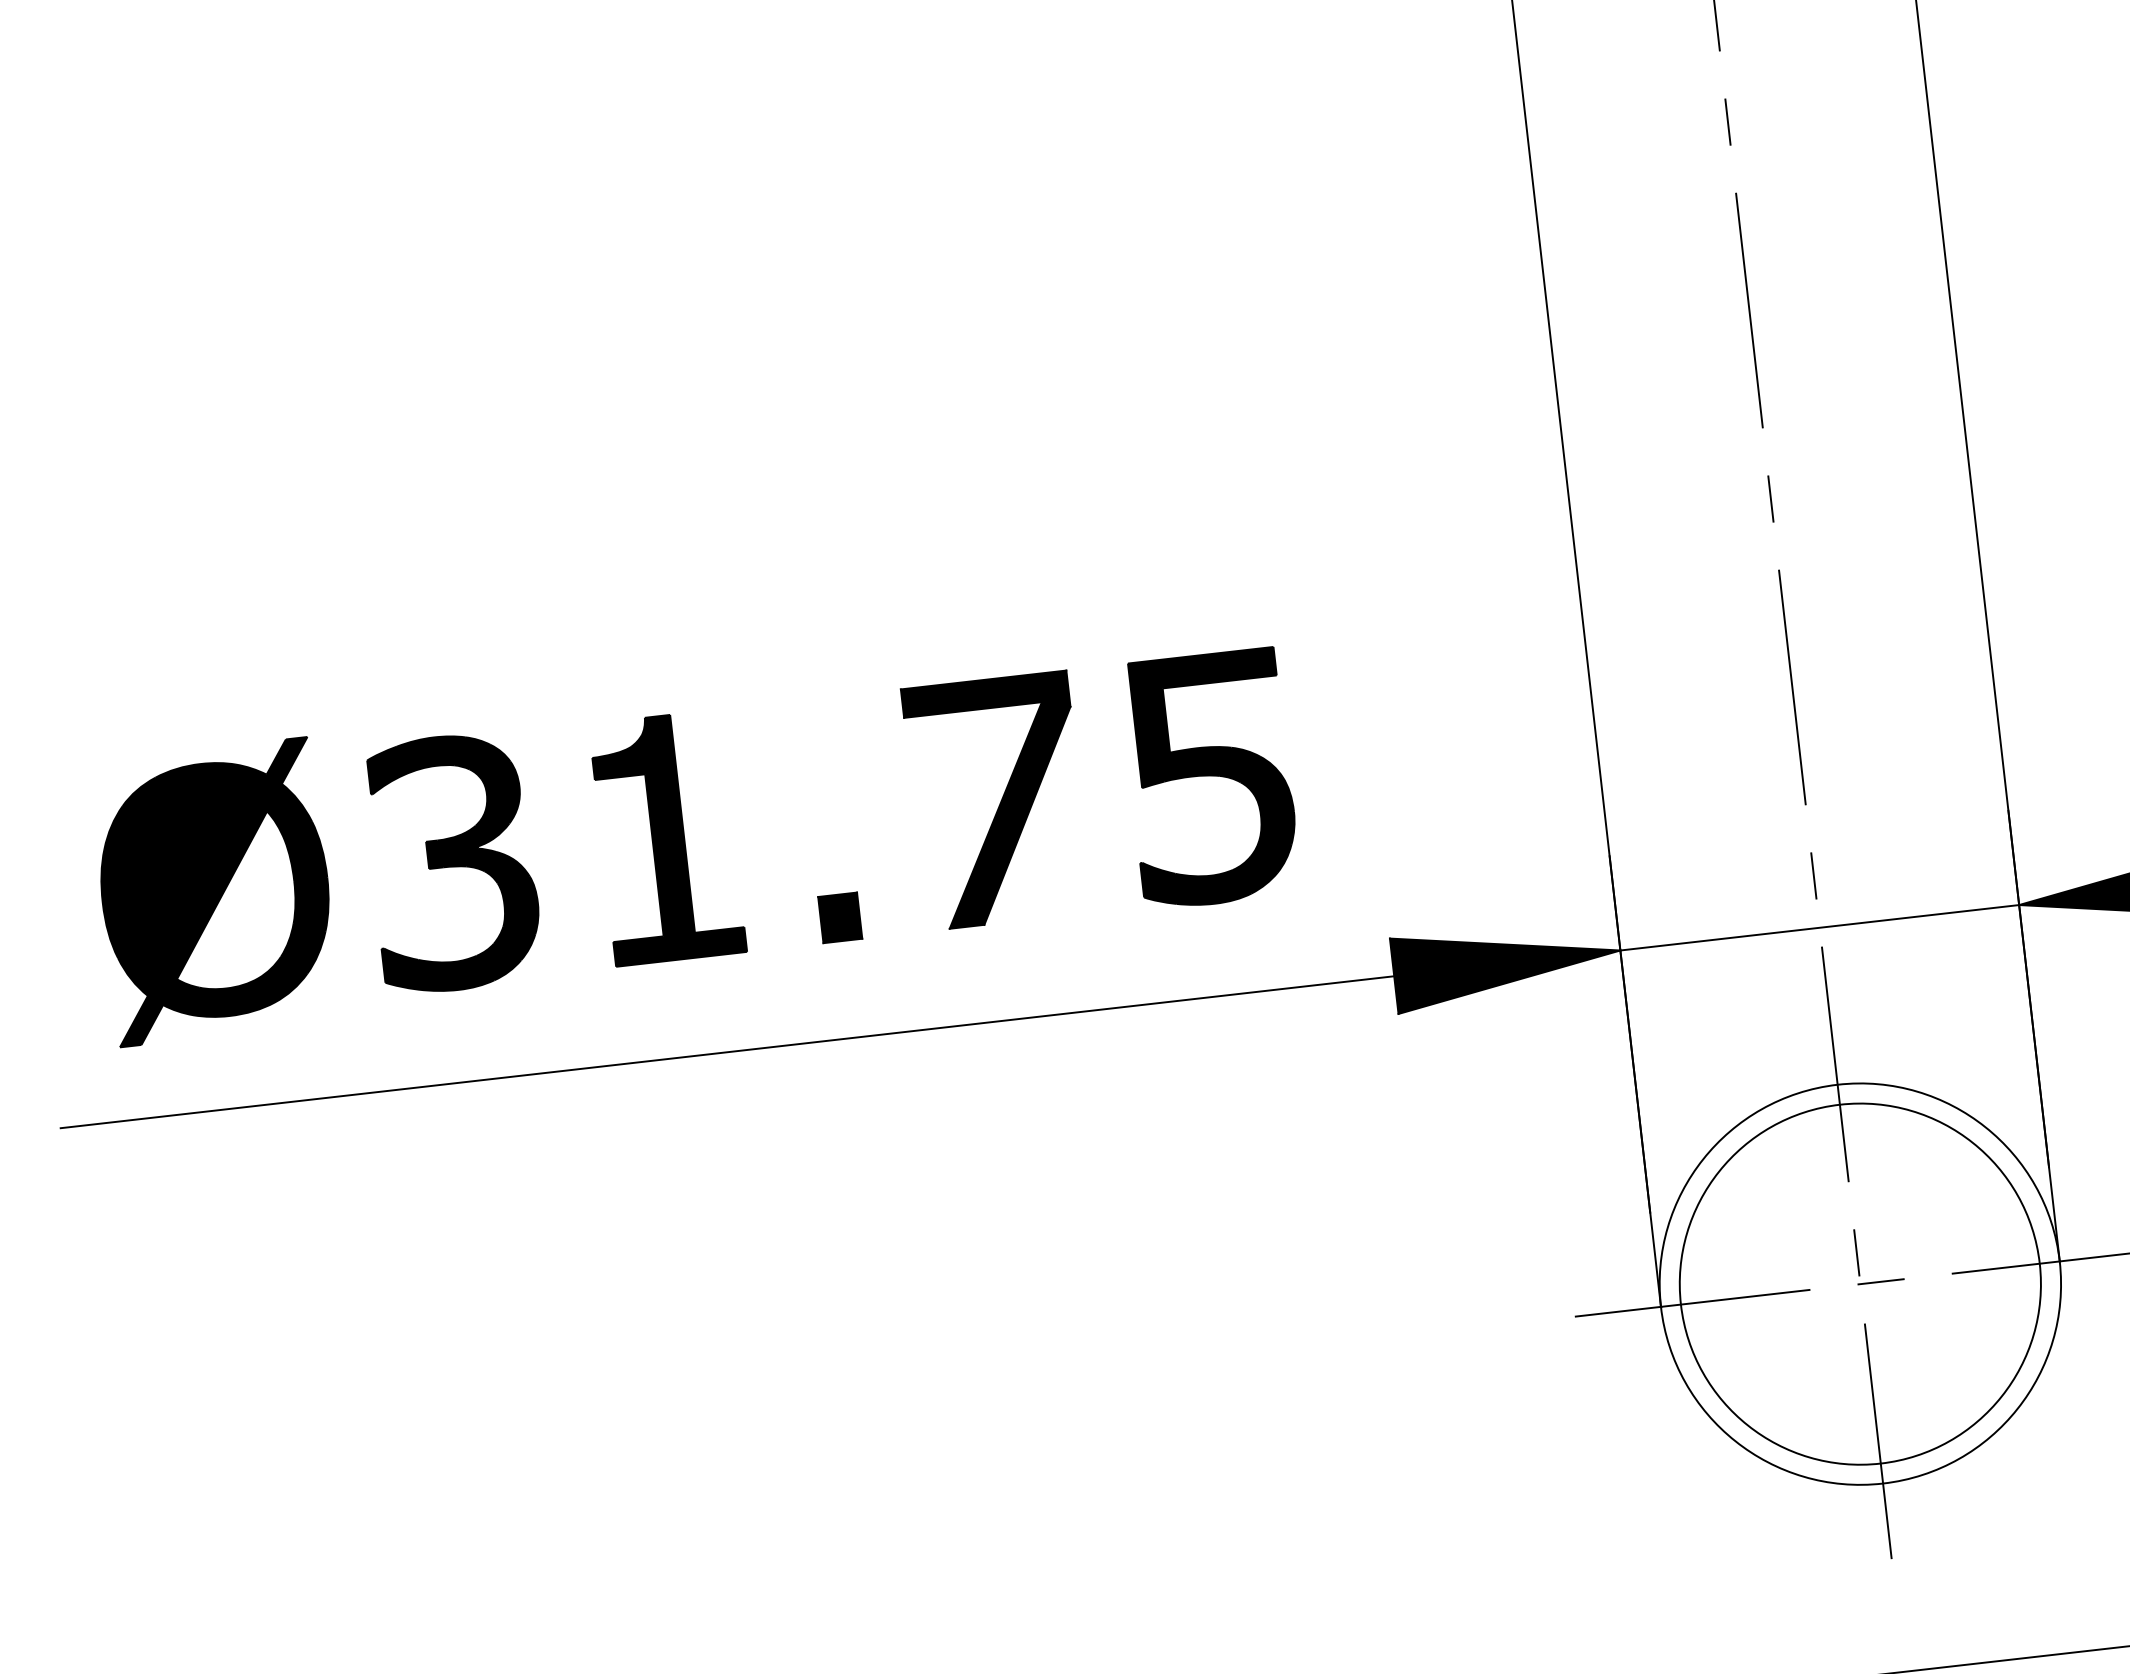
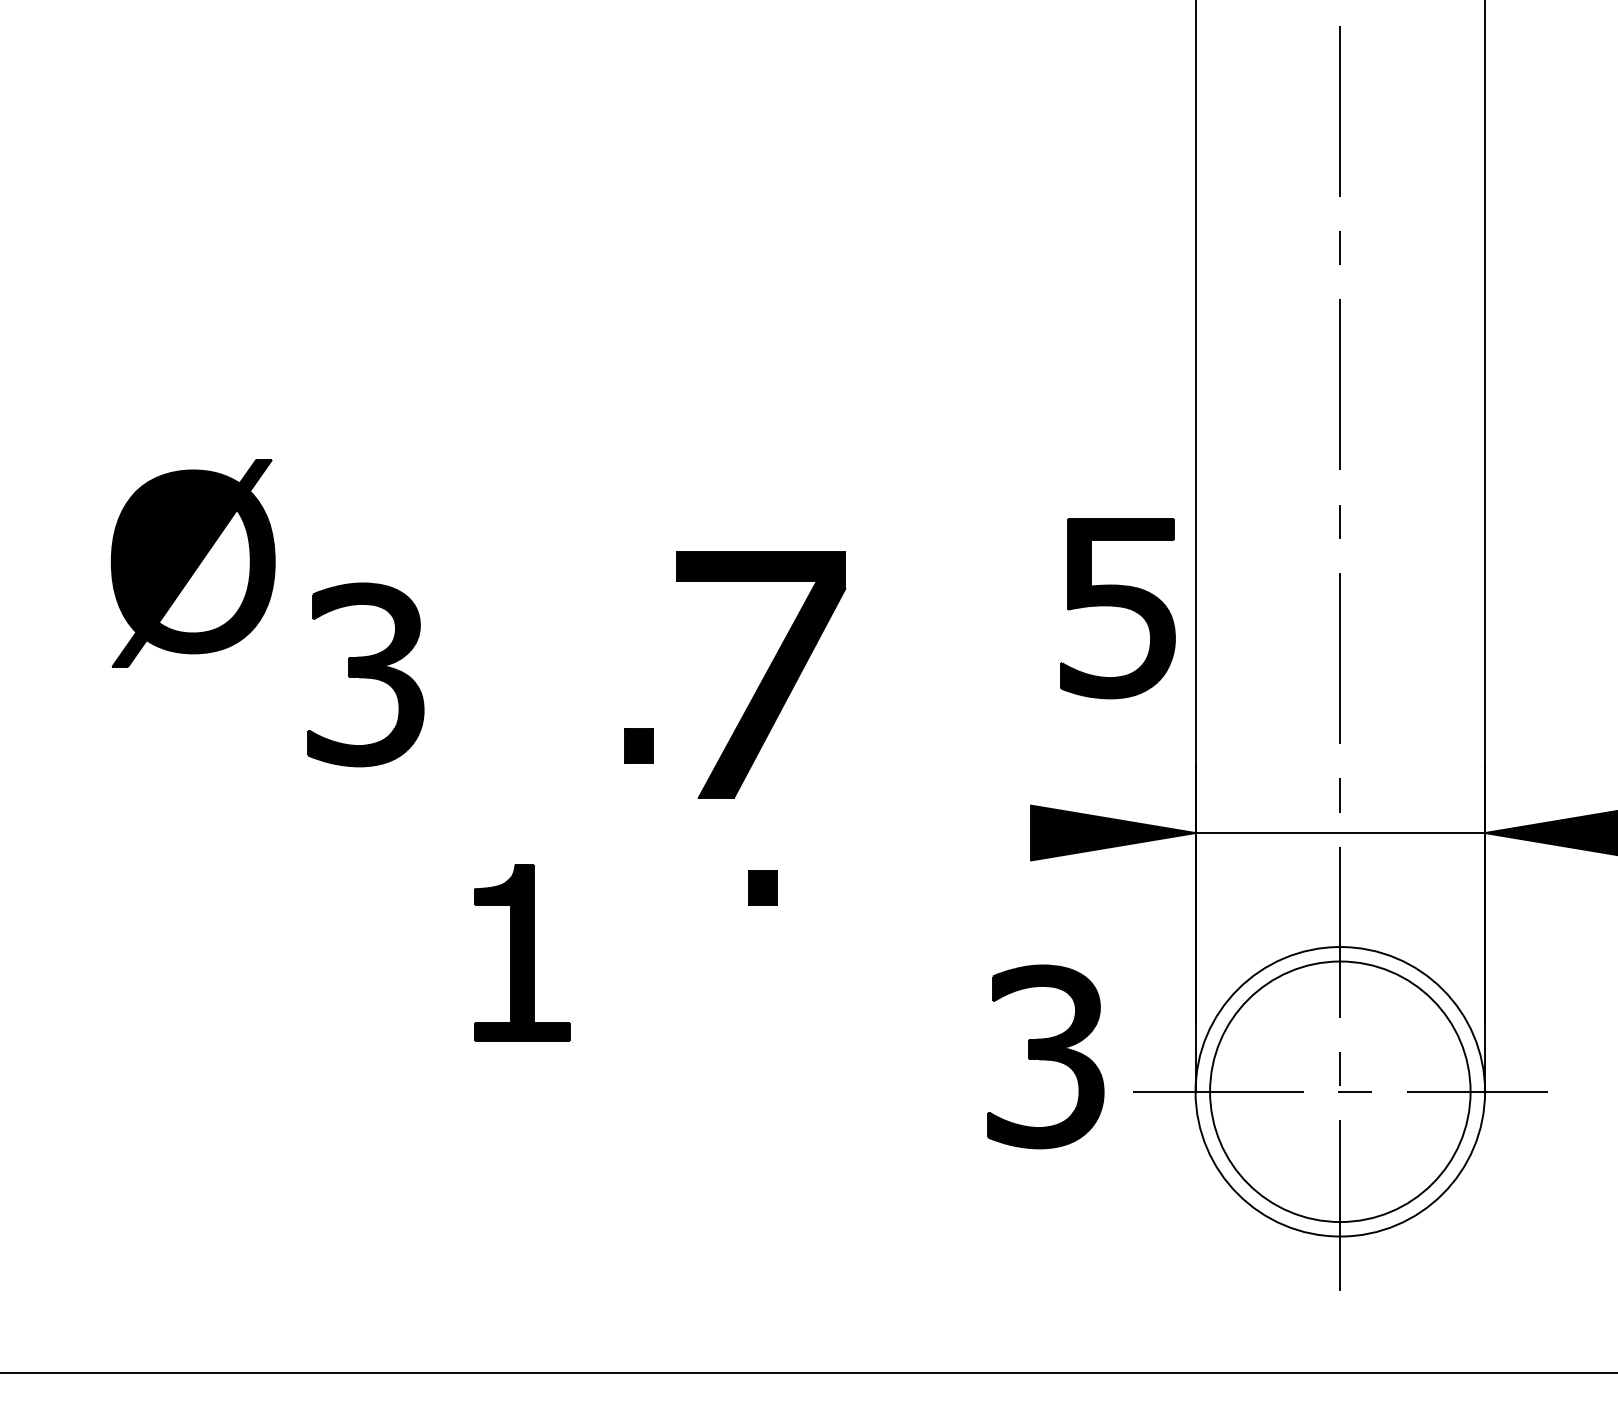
part: (1210, 778) -> (1117, 608), moved
part: (997, 800) -> (761, 674), size x1.4
part: (668, 837) -> (522, 952), moved
part: (214, 892) -> (192, 563), moved
line: (727, 1052) -> (547, 833), removed
part: (1032, 1093) -> (762, 887), added
part: (1448, 1281) -> (1045, 1056), added

